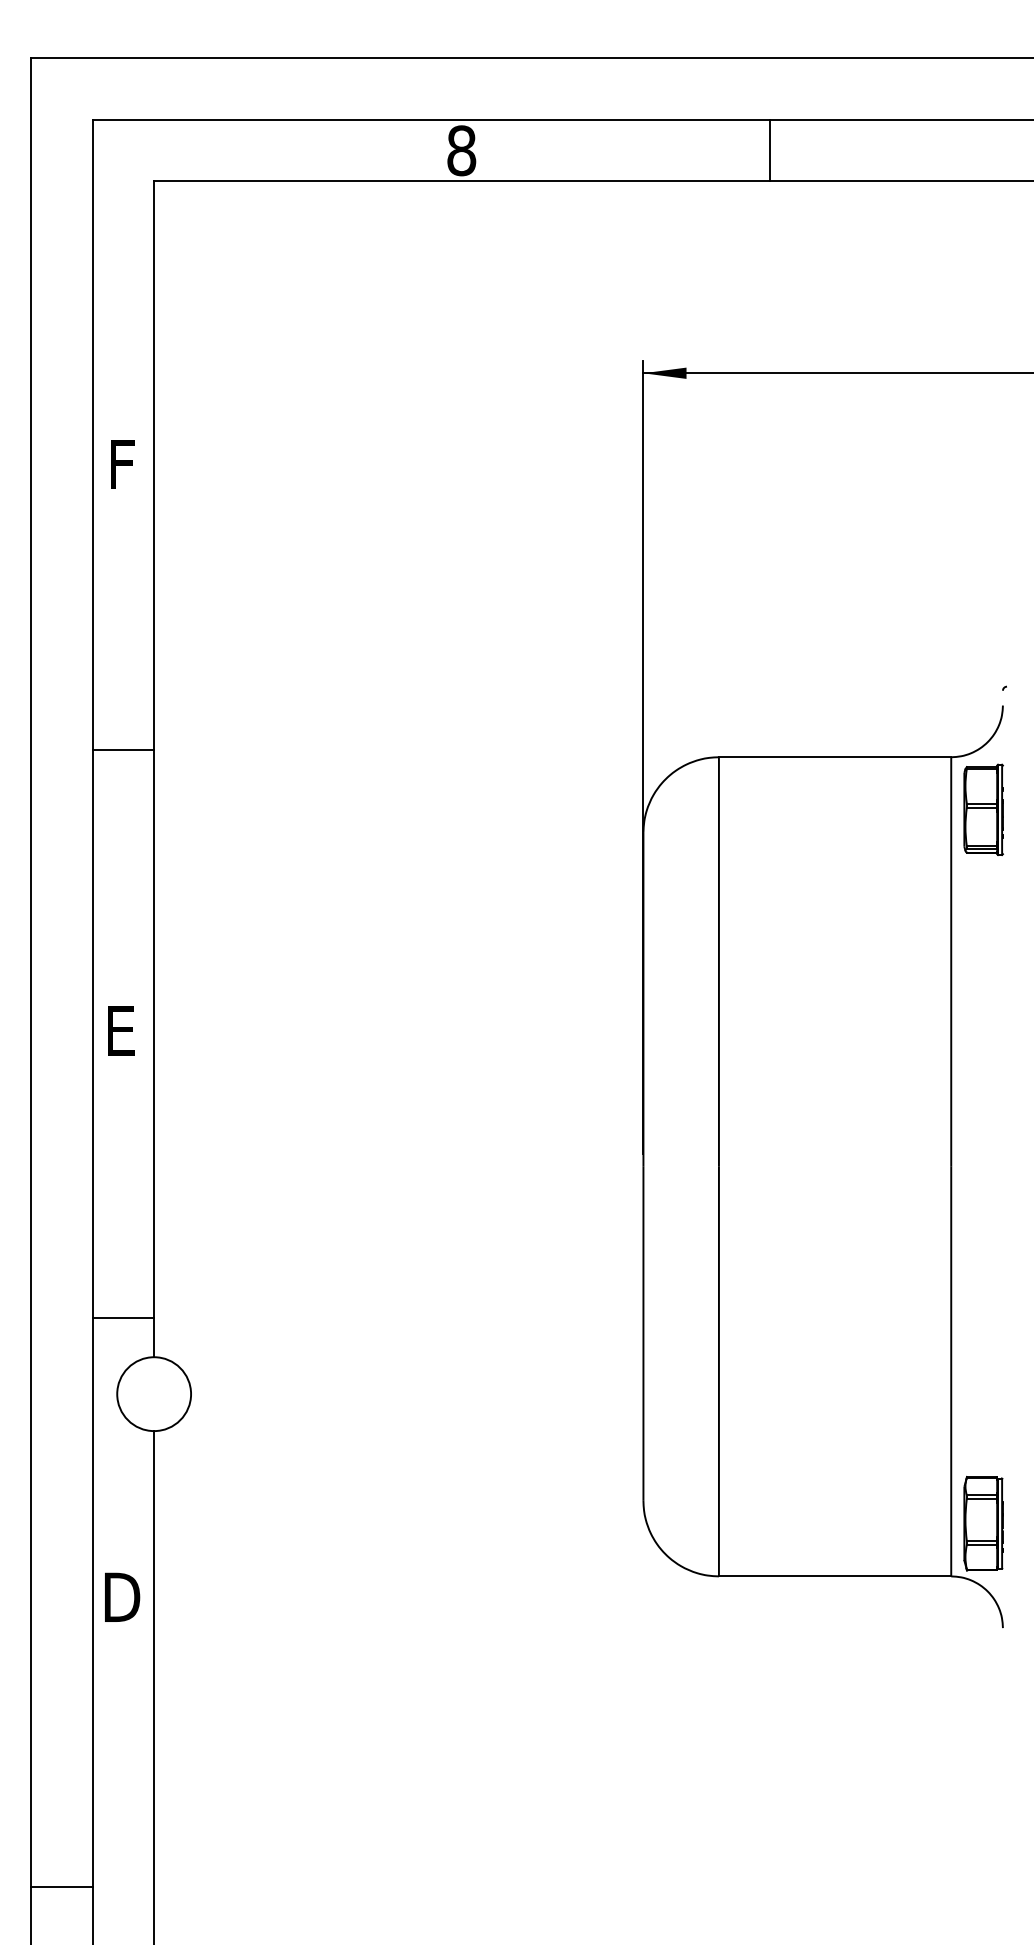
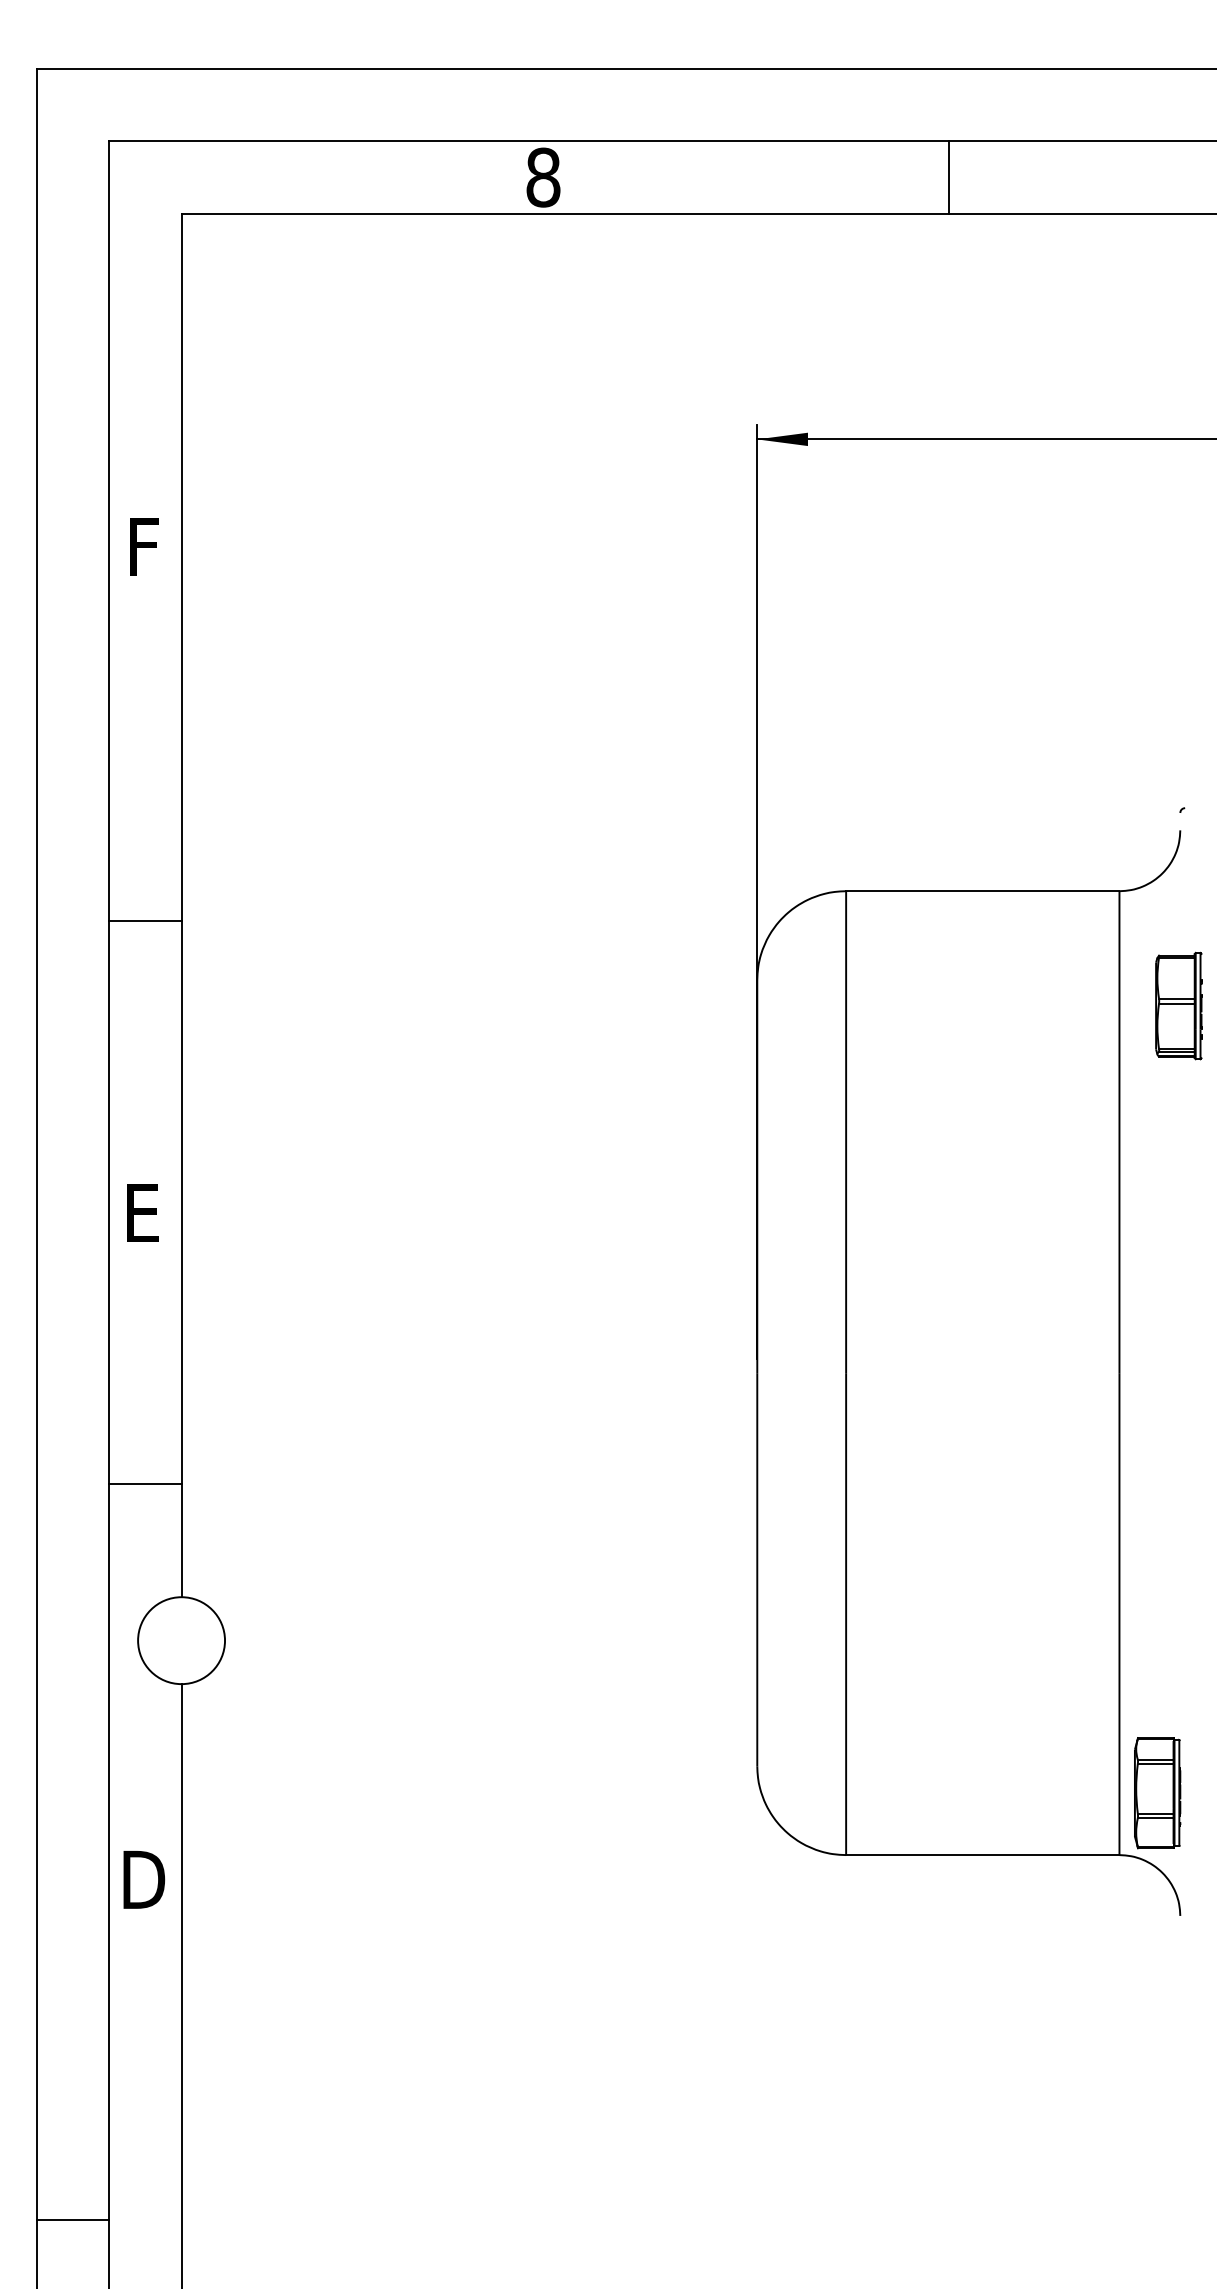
line: (769, 150) -> (949, 177), moved
line: (123, 749) -> (145, 920), moved
part: (983, 809) -> (1178, 1005), moved
line: (123, 1318) -> (145, 1484), moved

